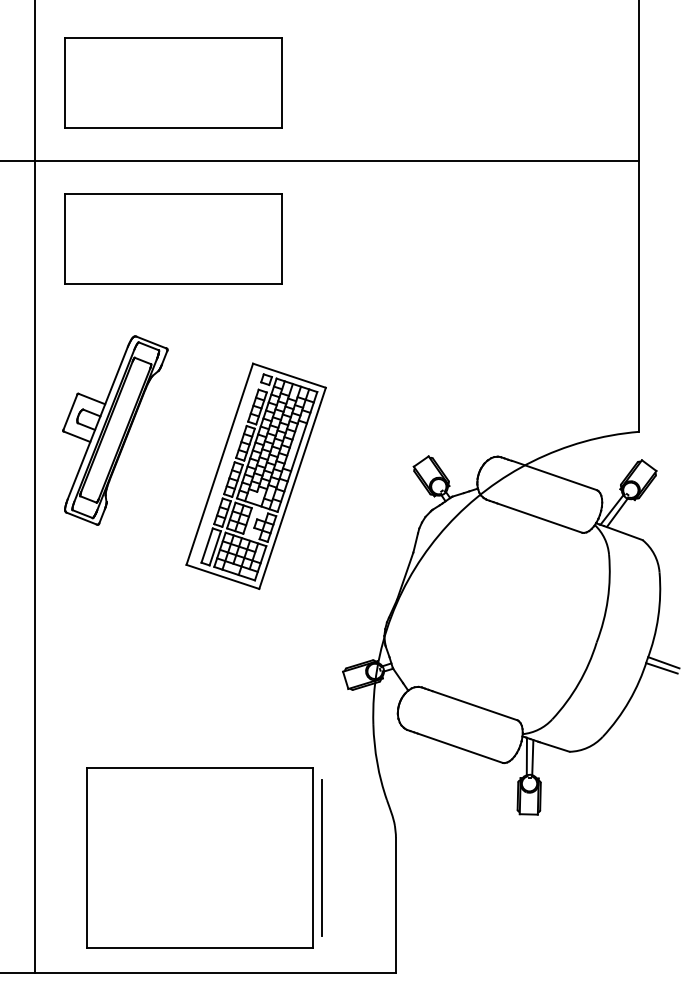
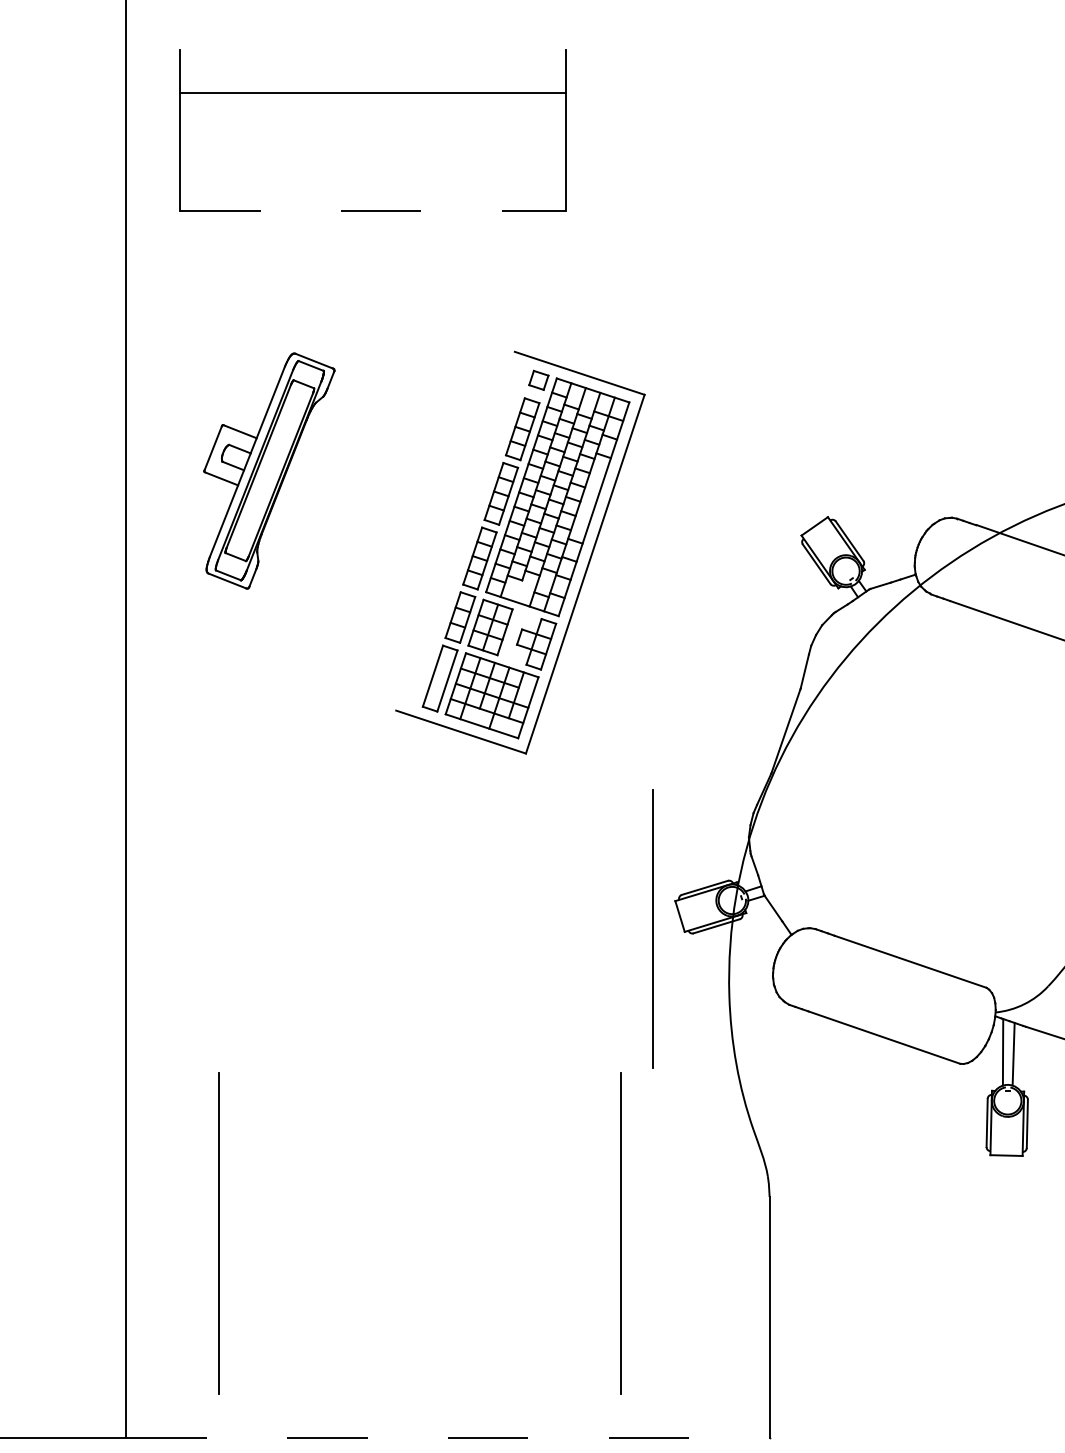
line: (173, 194) -> (372, 92), moved
line: (174, 284) -> (374, 210), solid -> dashed
part: (115, 430) -> (269, 470), size x0.7
line: (219, 463) -> (454, 529), removed
line: (199, 767) -> (419, 1071), removed
line: (321, 857) -> (652, 927), moved
line: (199, 948) -> (419, 1394), removed
line: (216, 972) -> (449, 1437), solid -> dashed

